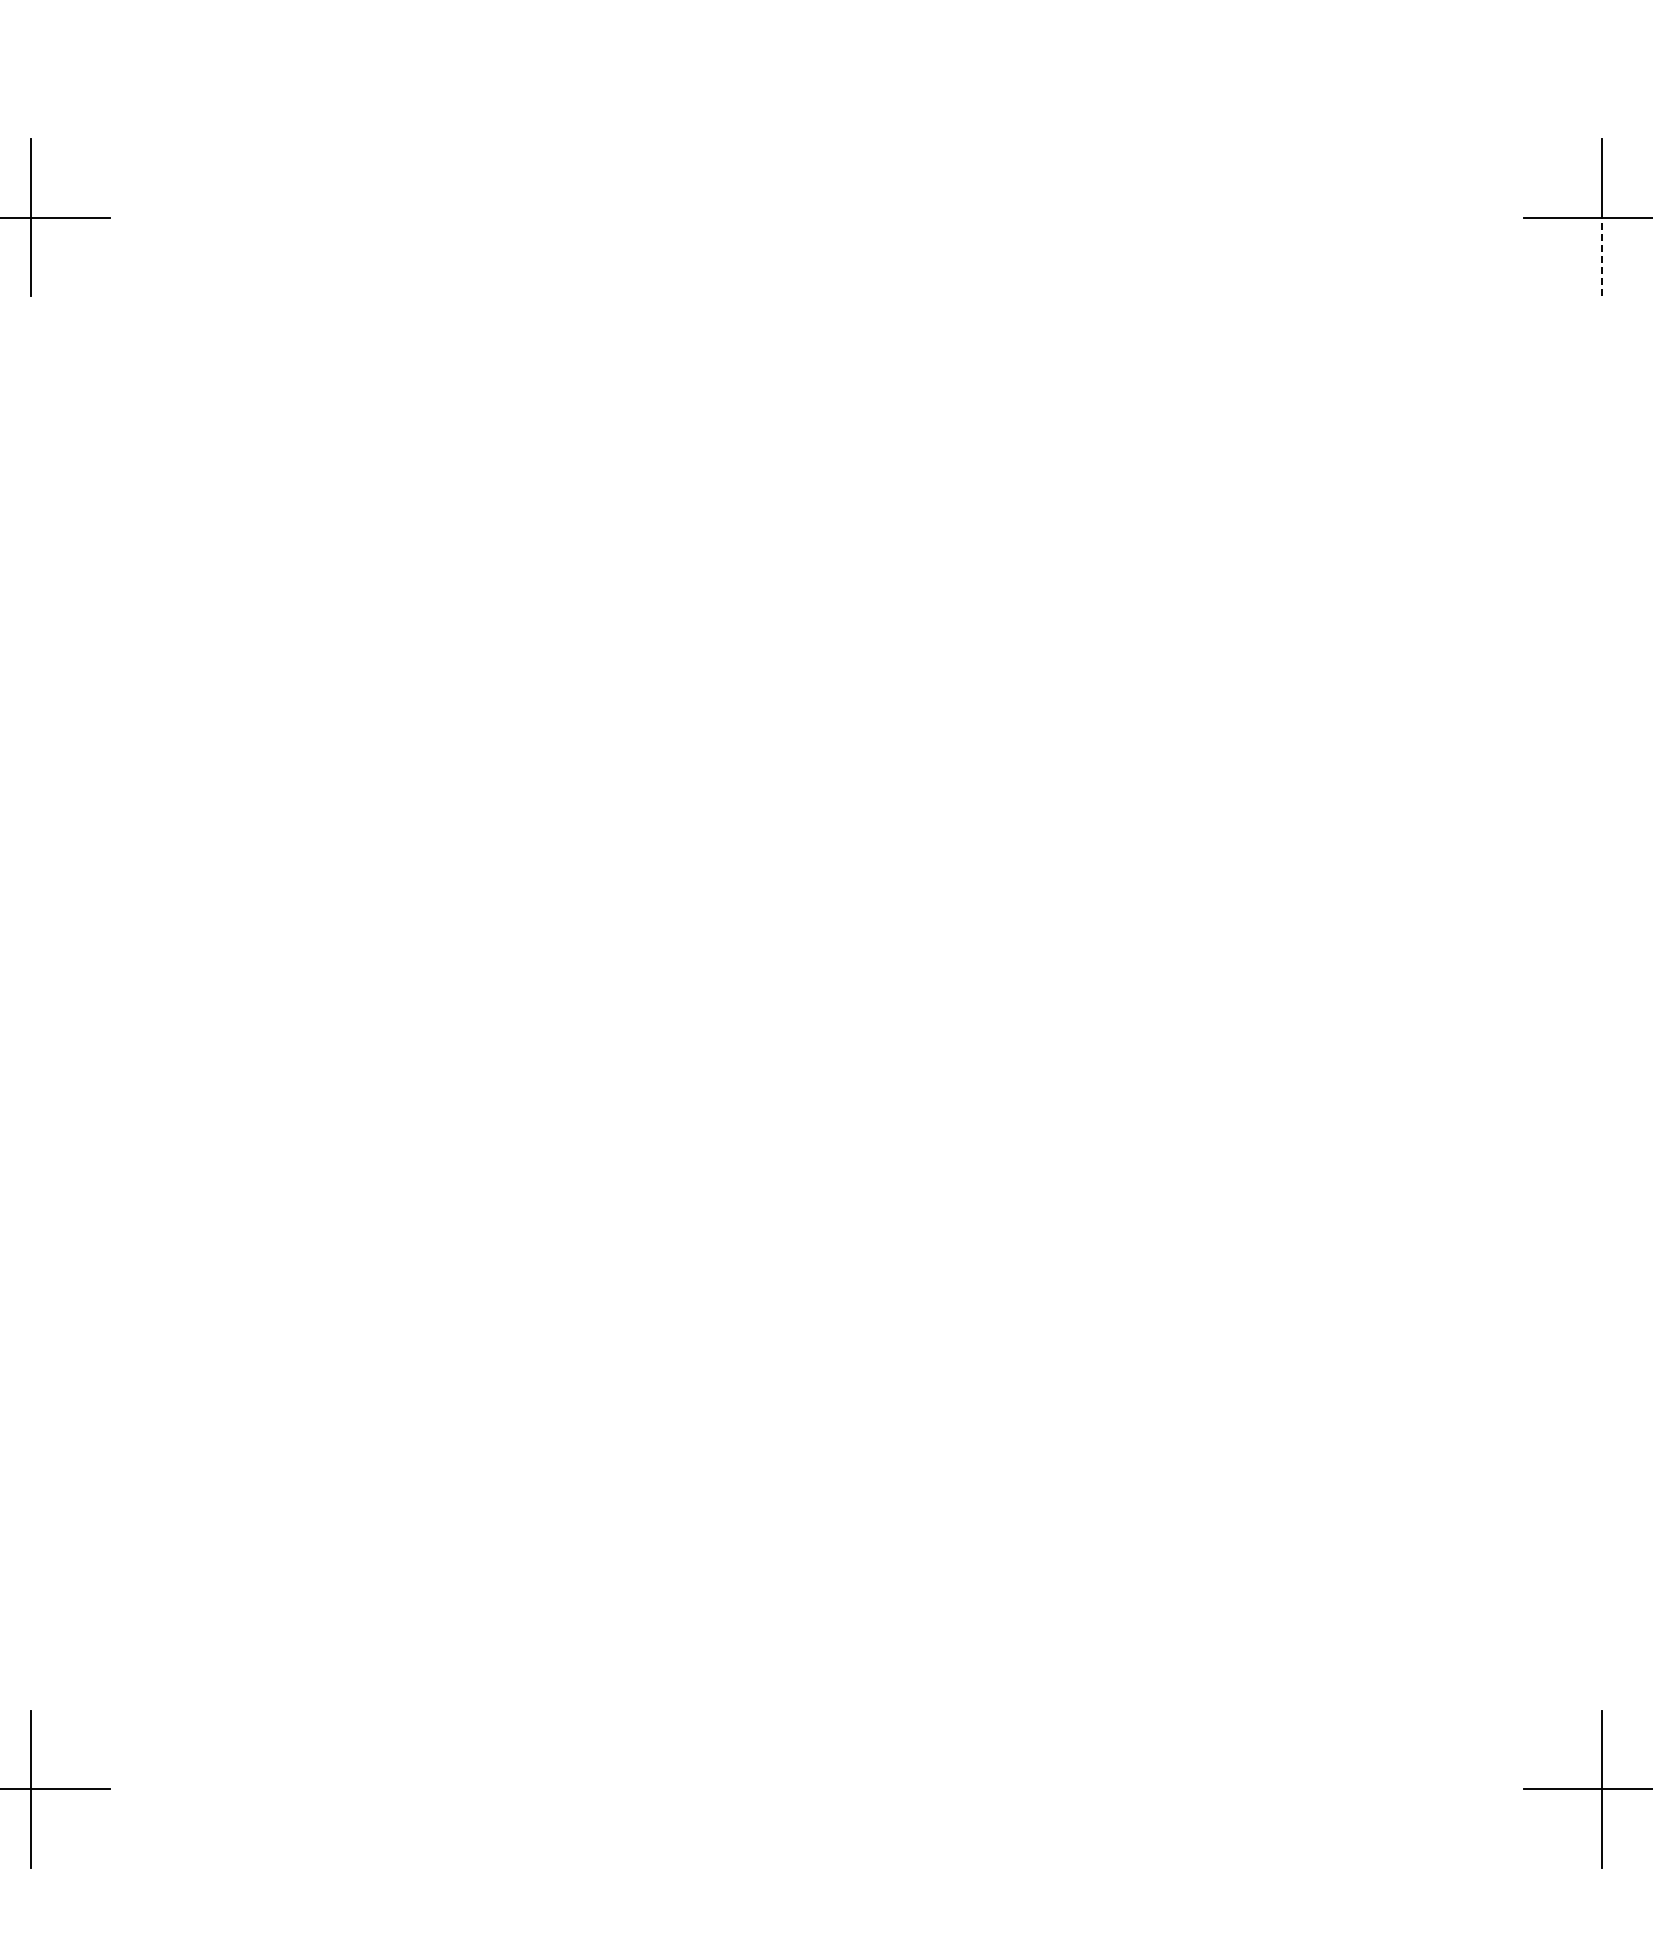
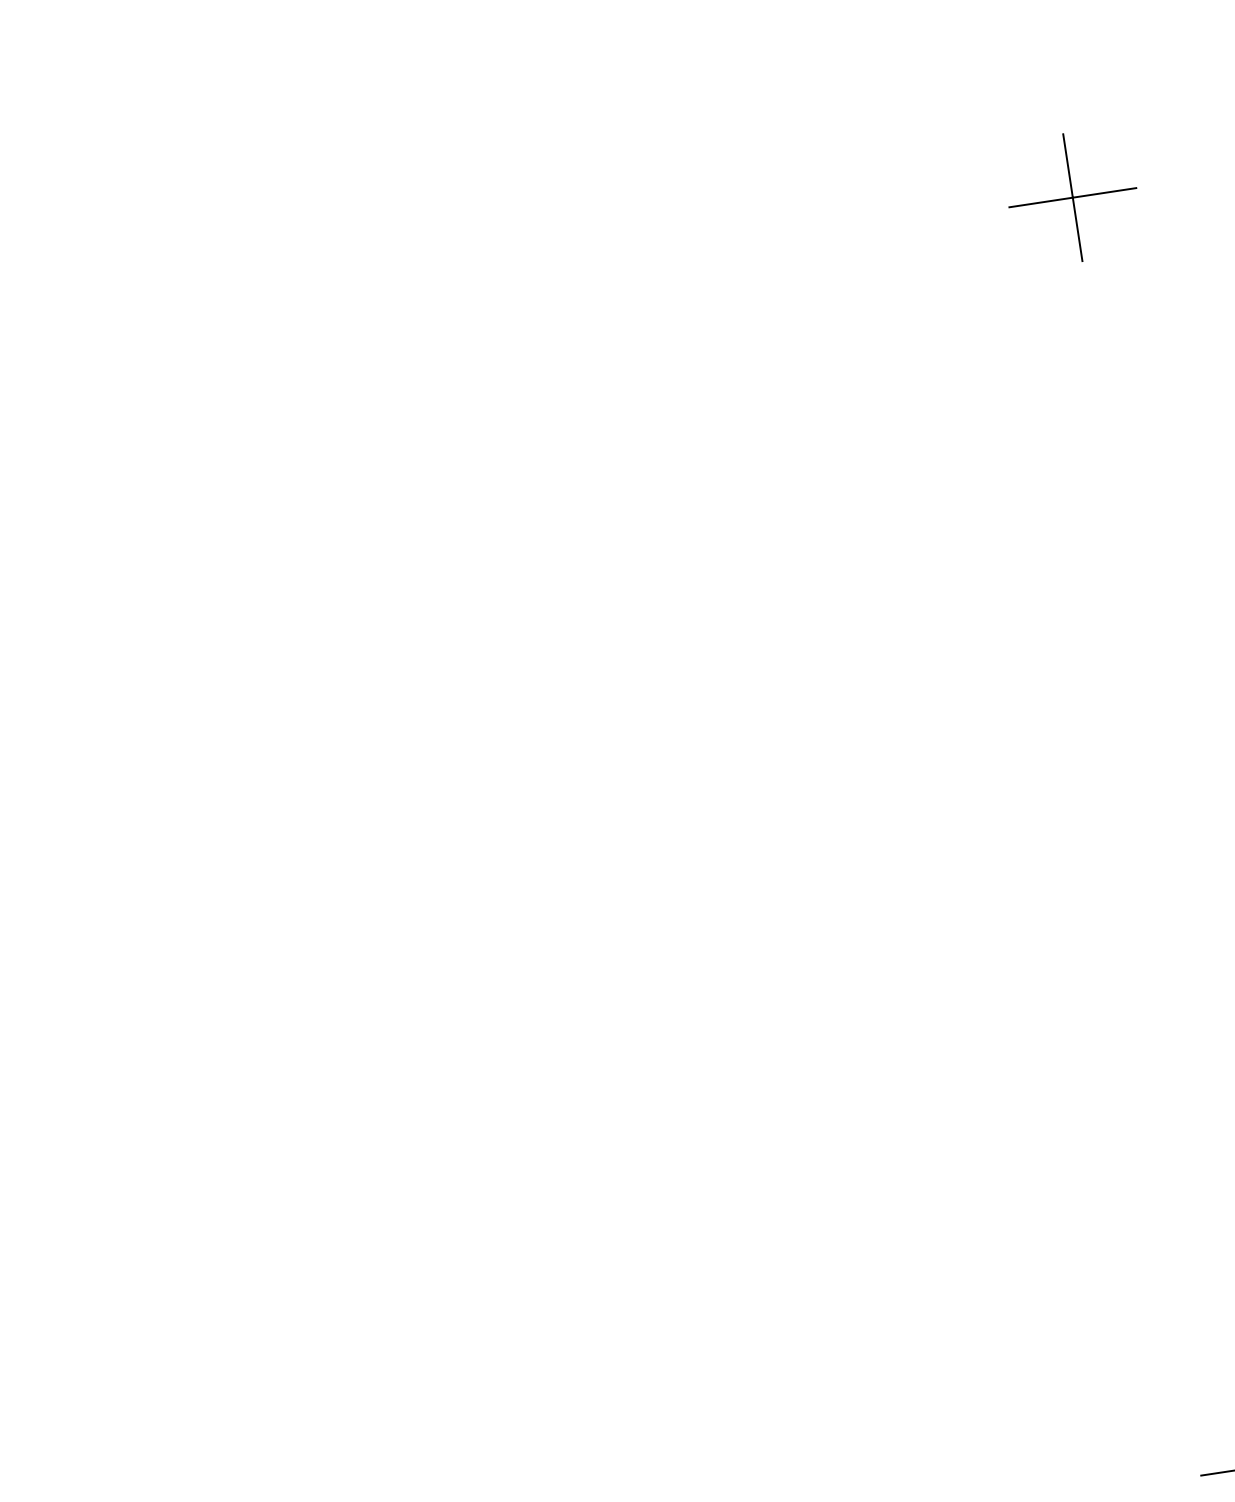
line: (1602, 256) -> (1077, 228), dashed -> solid

